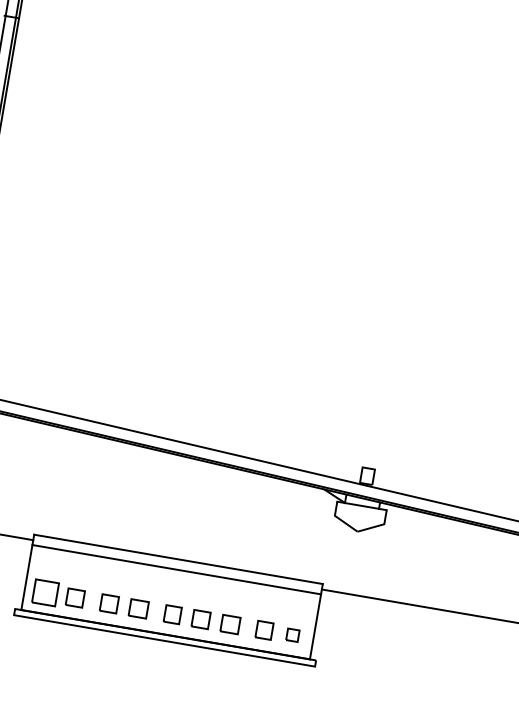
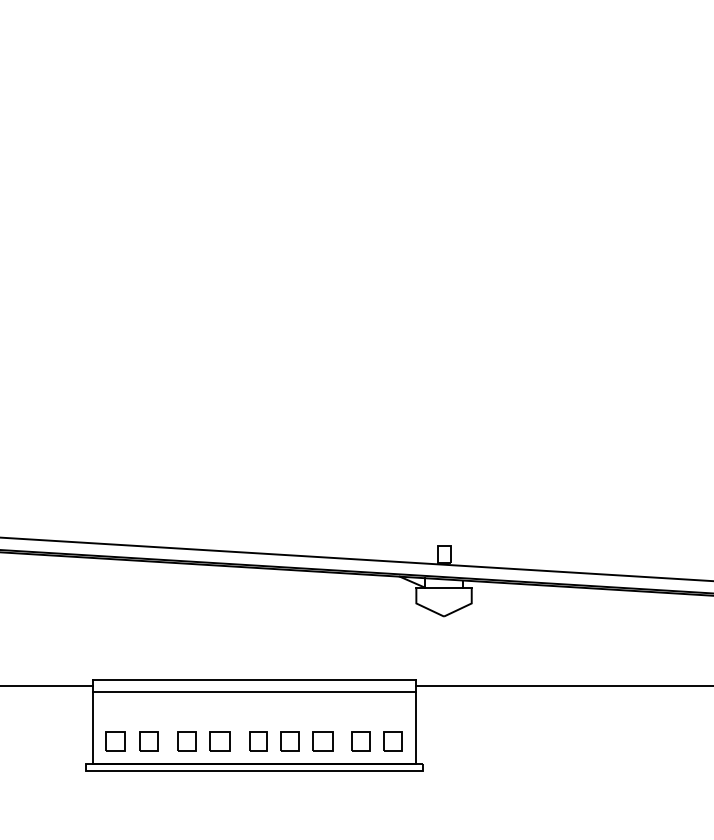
part: (45, 593) -> (115, 741), size x0.71
part: (292, 635) -> (392, 741), size x1.43

